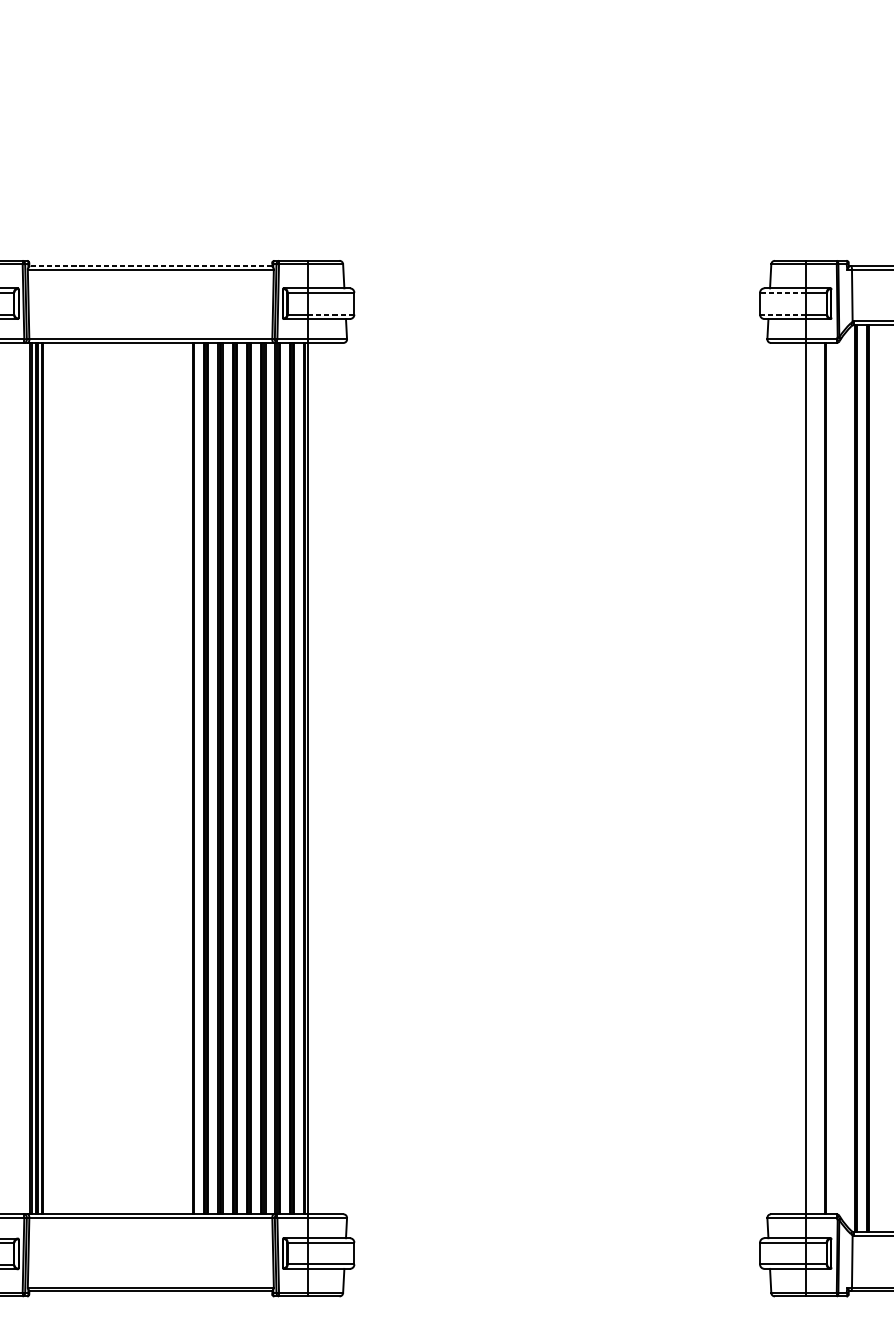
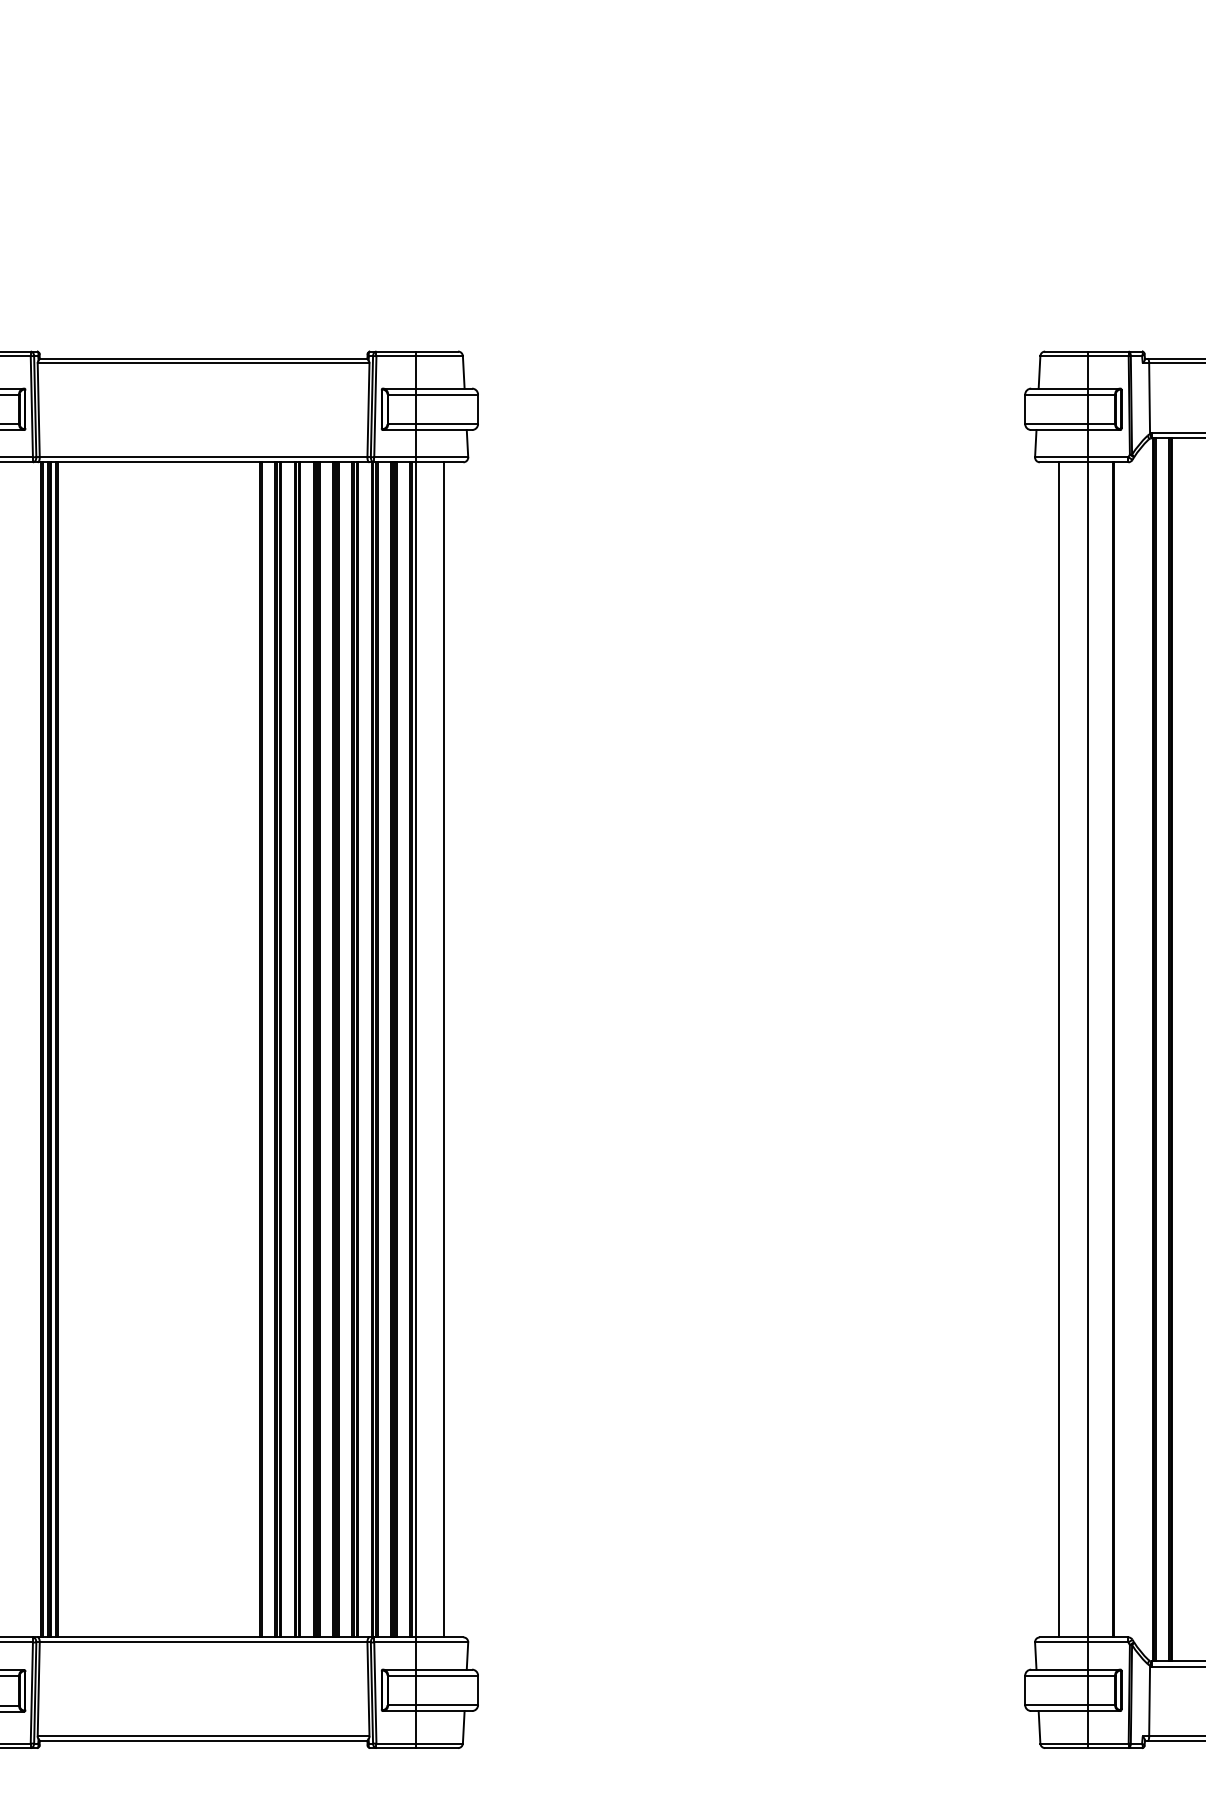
line: (150, 265) -> (203, 358), dashed -> solid
line: (782, 292) -> (1055, 394), dashed -> solid
line: (331, 314) -> (447, 424), dashed -> solid
line: (783, 314) -> (1056, 424), dashed -> solid
line: (329, 778) -> (444, 1049), added
line: (784, 778) -> (1058, 1049), added

